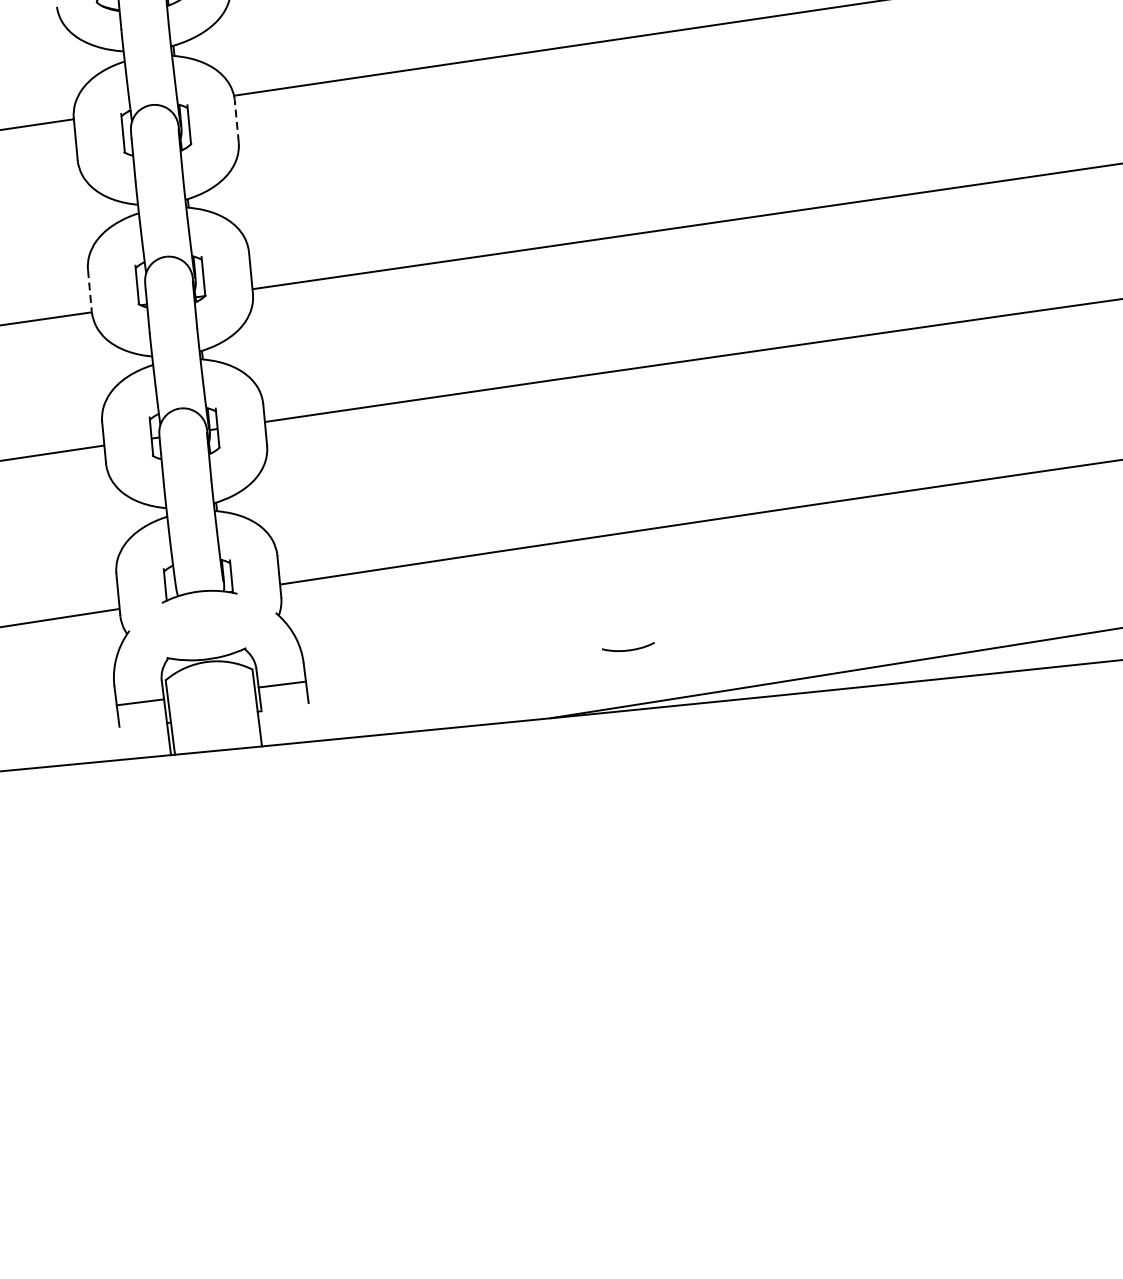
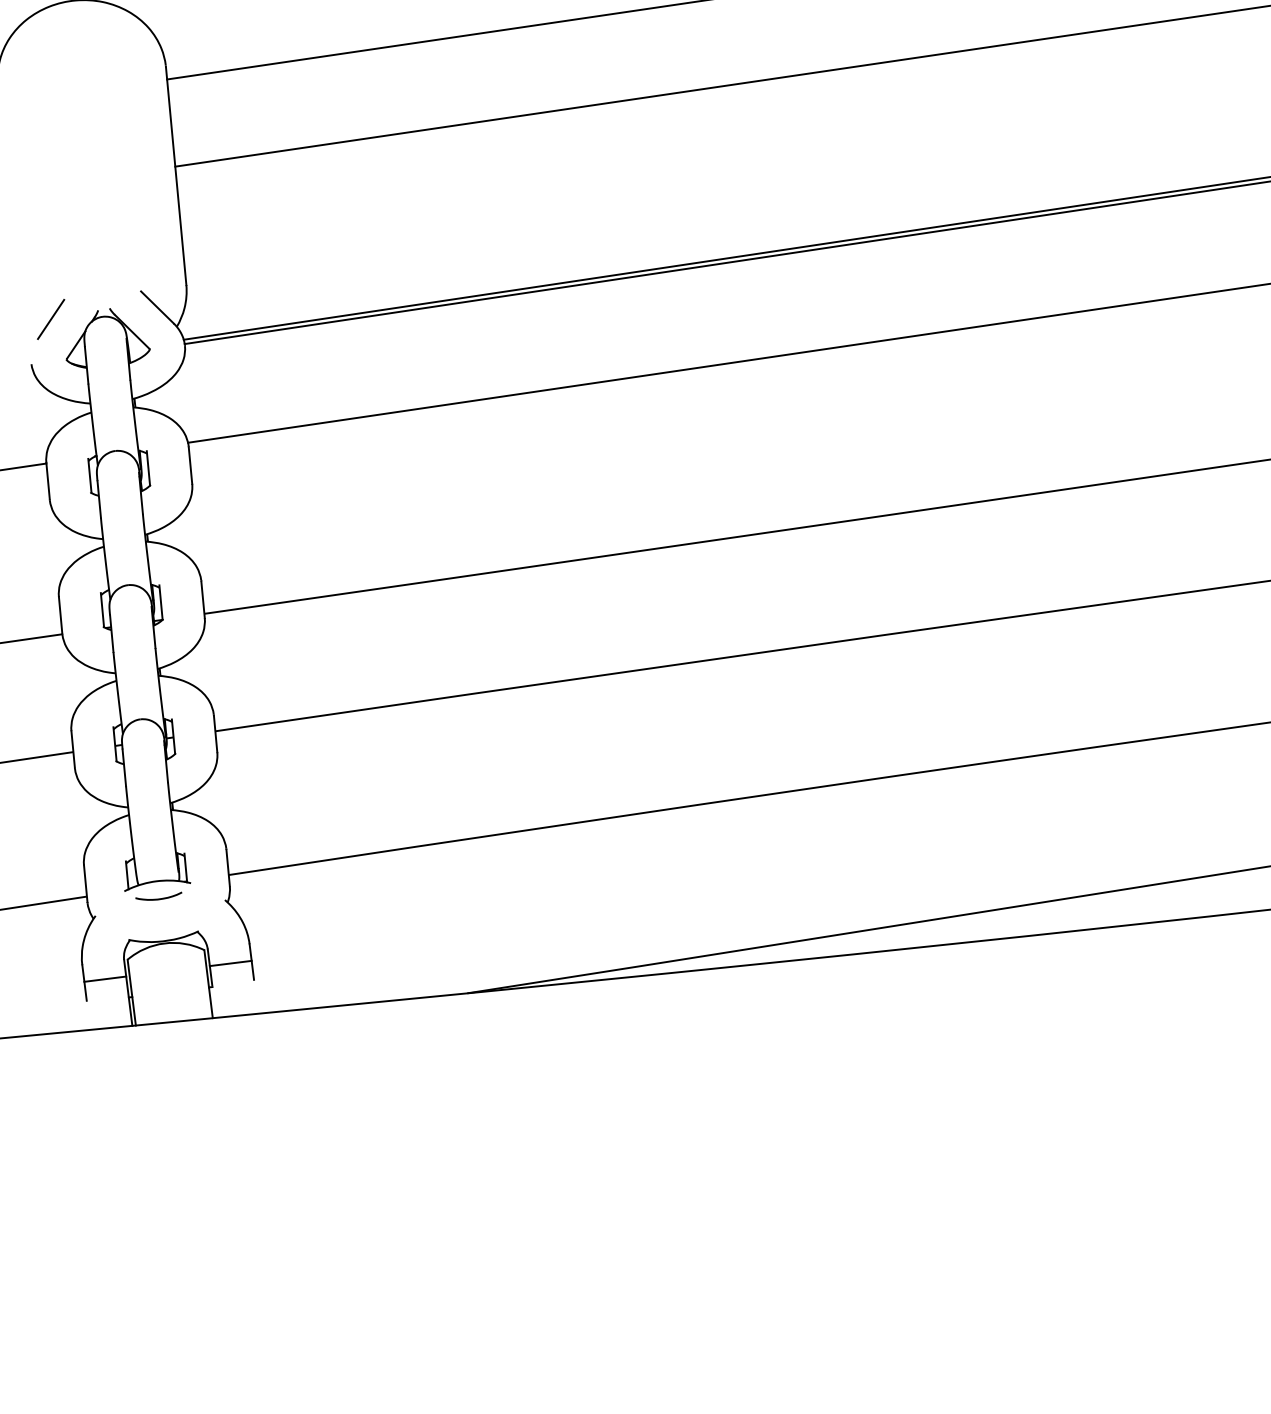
line: (236, 121) -> (190, 465), dashed -> solid
line: (89, 291) -> (60, 615), dashed -> solid
curve: (628, 649) -> (158, 898), moved

